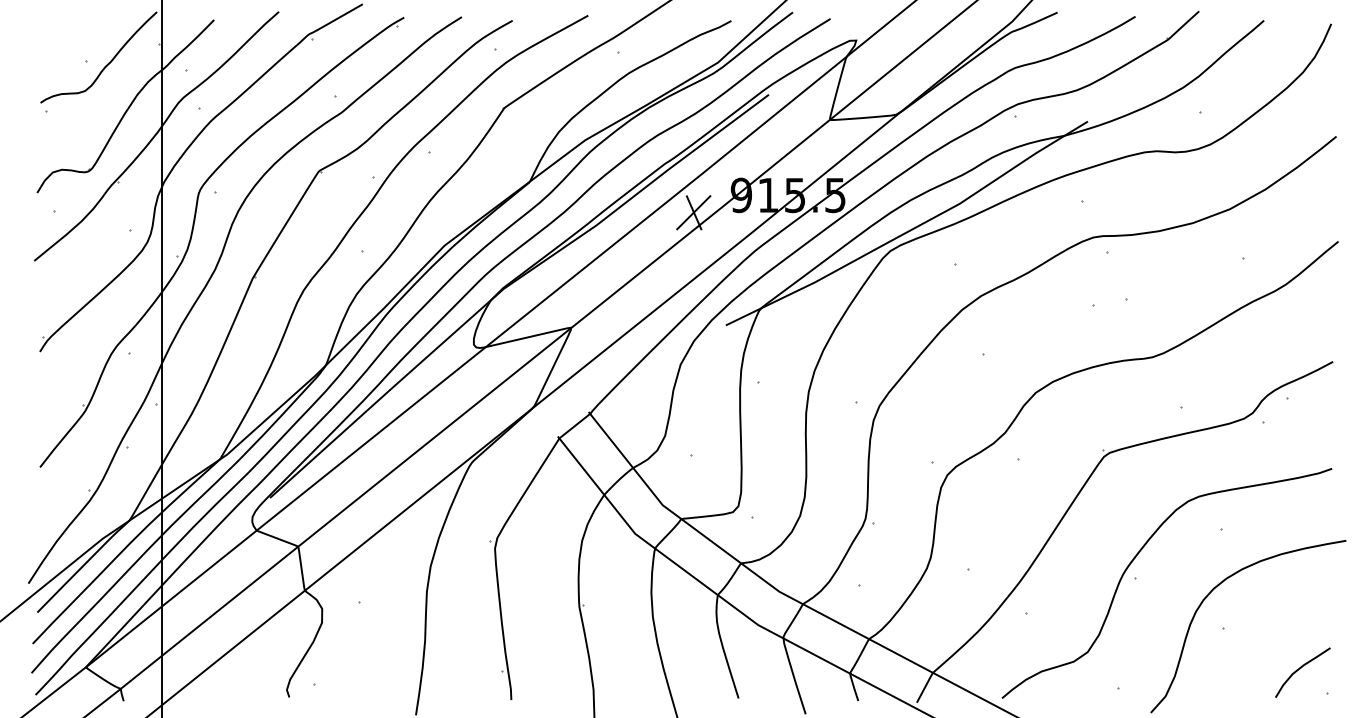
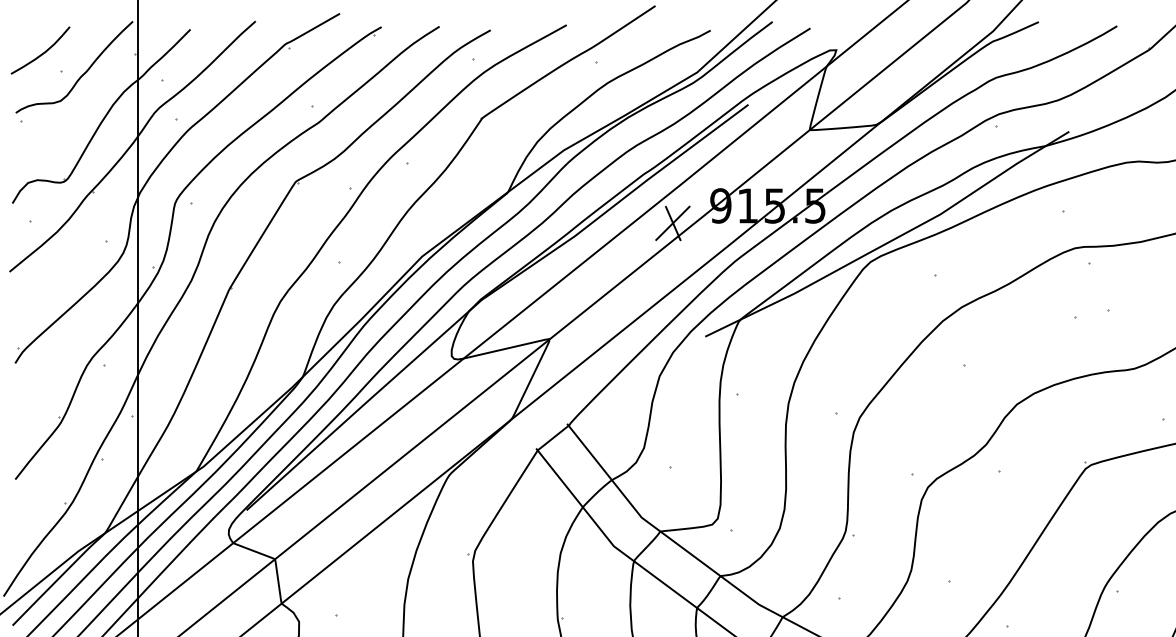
curve: (66, 43) -> (41, 53), added

